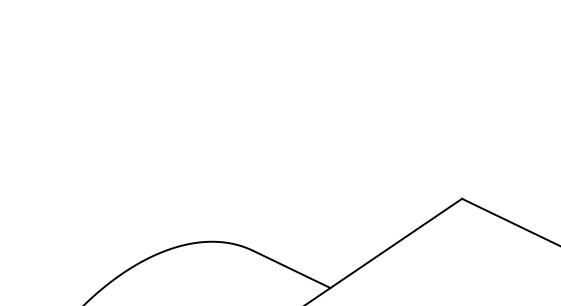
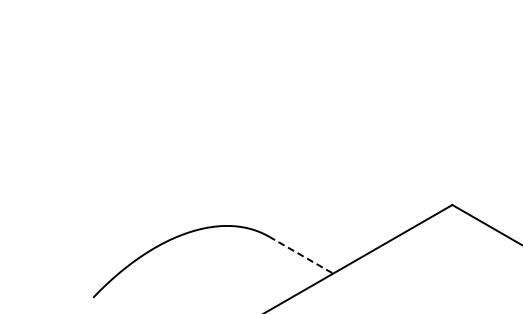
line: (292, 269) -> (301, 255), solid -> dashed

